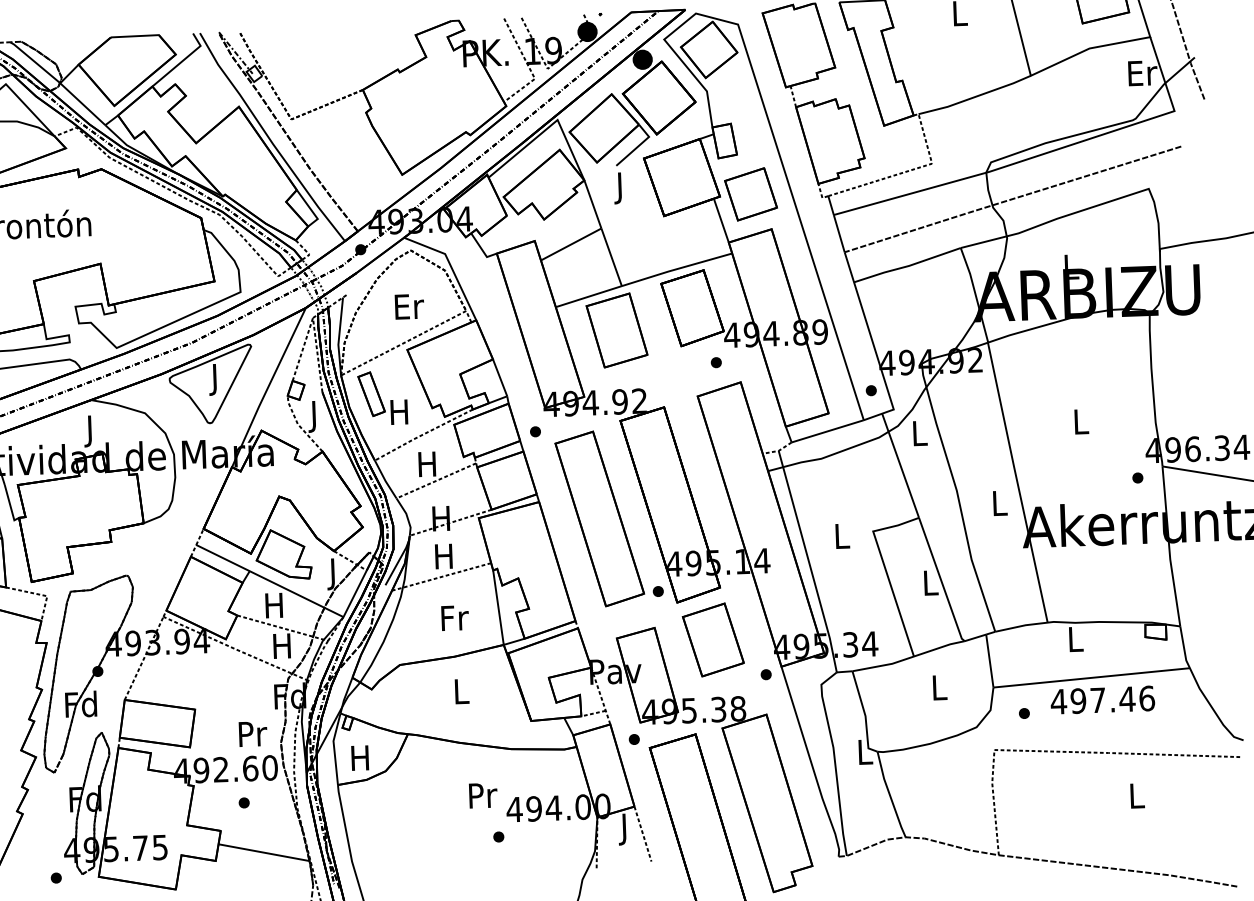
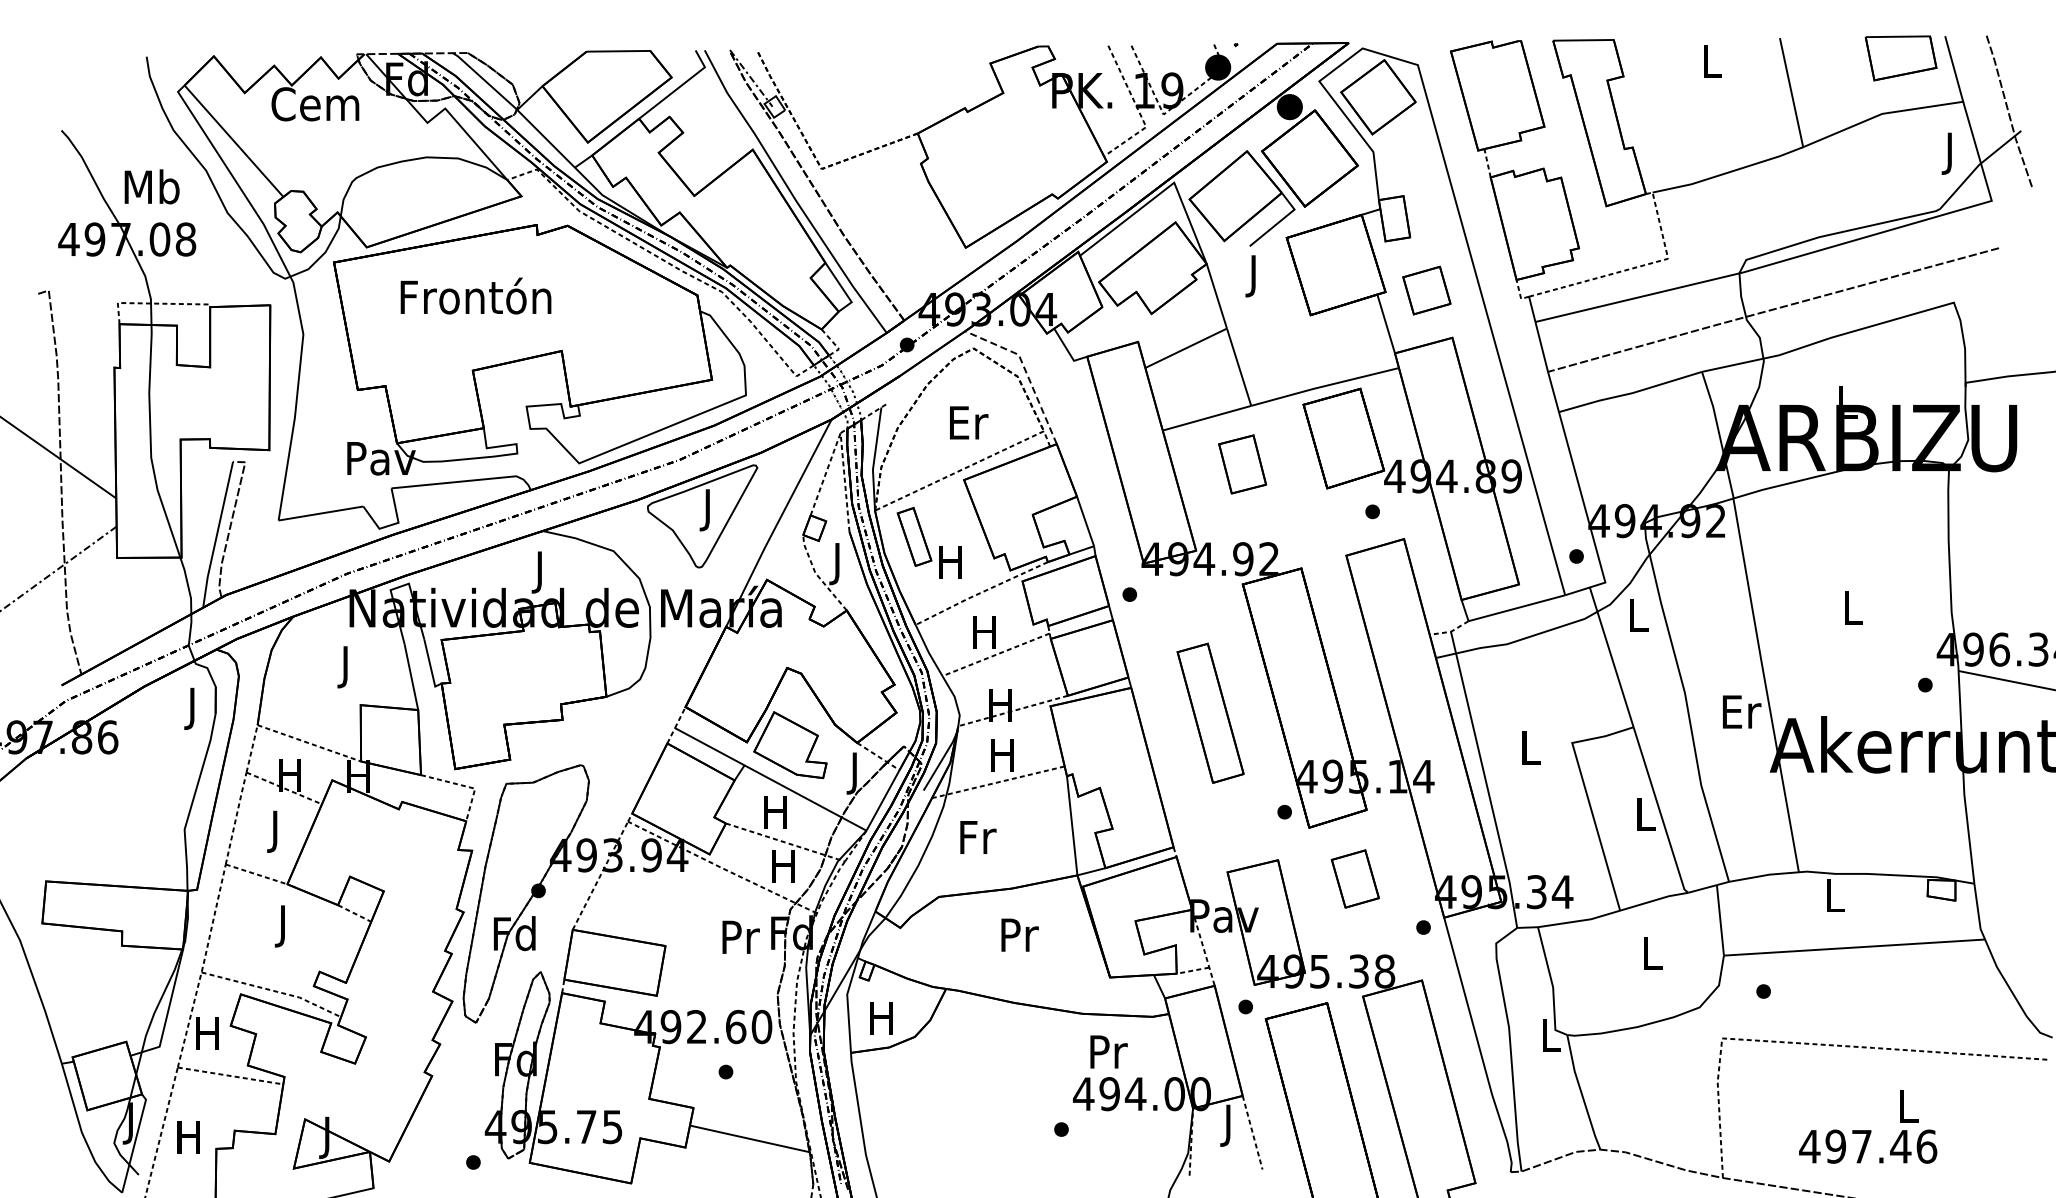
text: (1142, 76) -> (1951, 153), Er -> J
part: (750, 194) -> (1426, 290), size x0.7
line: (451, 267) -> (1026, 372), solid -> dashed
part: (616, 330) -> (1242, 464), size x0.6
text: (999, 503) -> (1741, 711), L -> Er
part: (599, 519) -> (1210, 713), size x0.6
text: (455, 618) -> (978, 837), moved
part: (713, 639) -> (1355, 878), size x0.6
text: (461, 691) -> (1019, 934), L -> Pr
text: (1103, 700) -> (1868, 1146), moved
text: (252, 733) -> (740, 936), moved
text: (482, 795) -> (1108, 1051), moved

